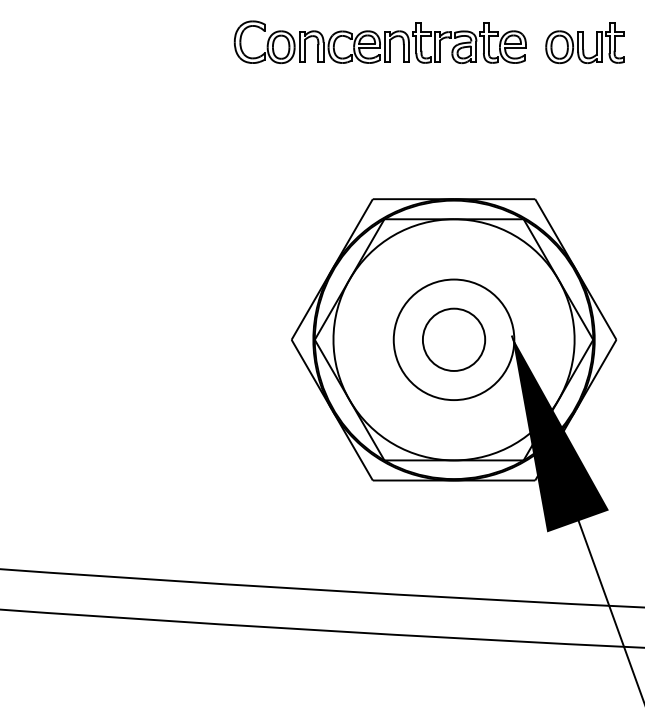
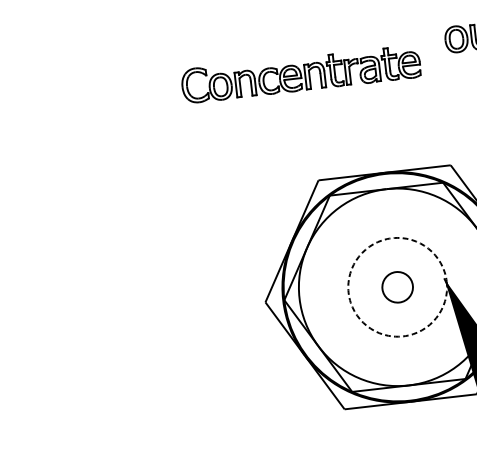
part: (379, 41) -> (300, 73), moved
circle: (453, 339) -> (397, 287), size x0.6
circle: (453, 339) -> (397, 287), solid -> dashed

